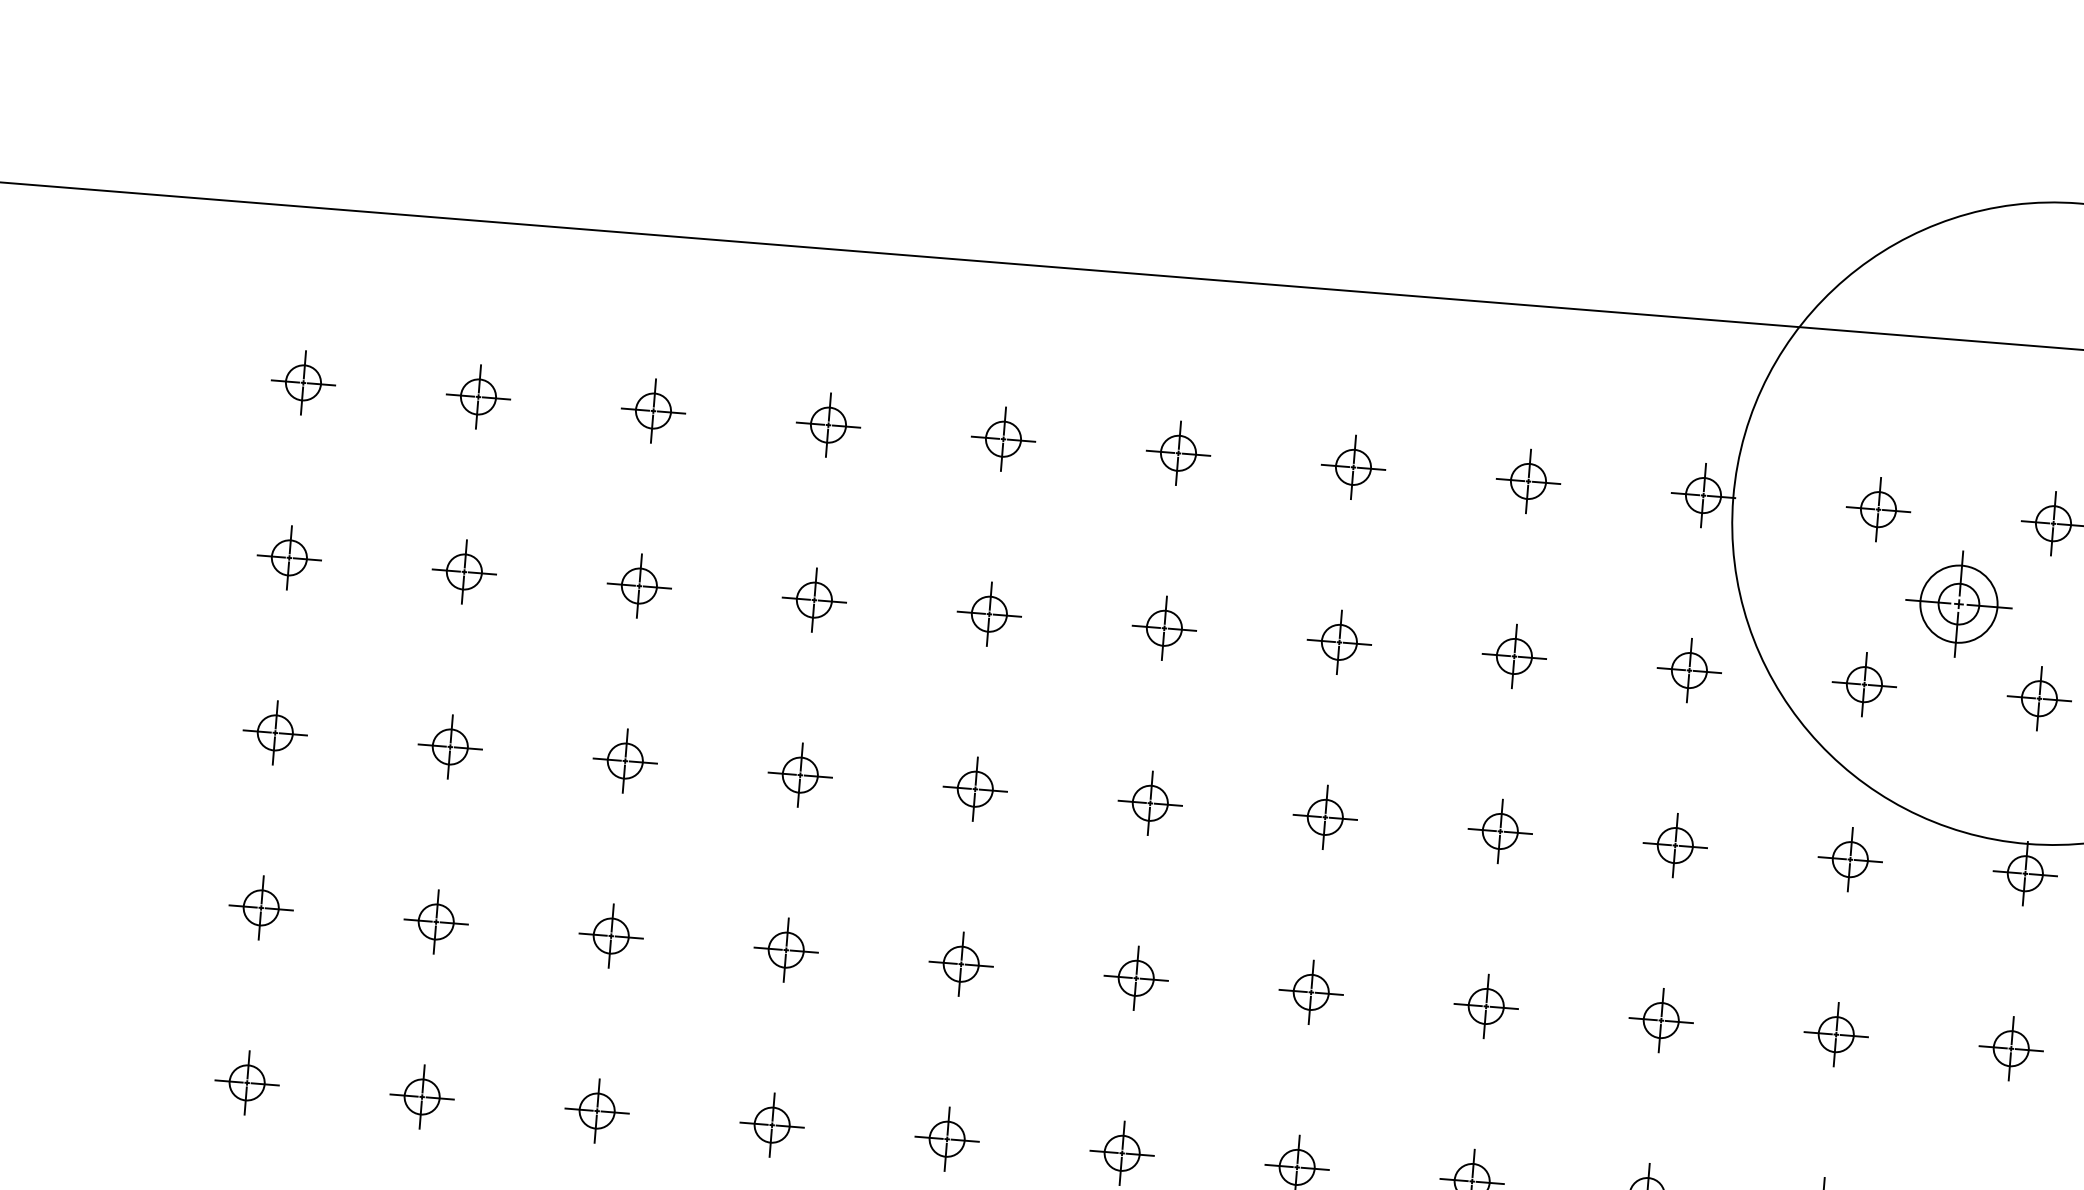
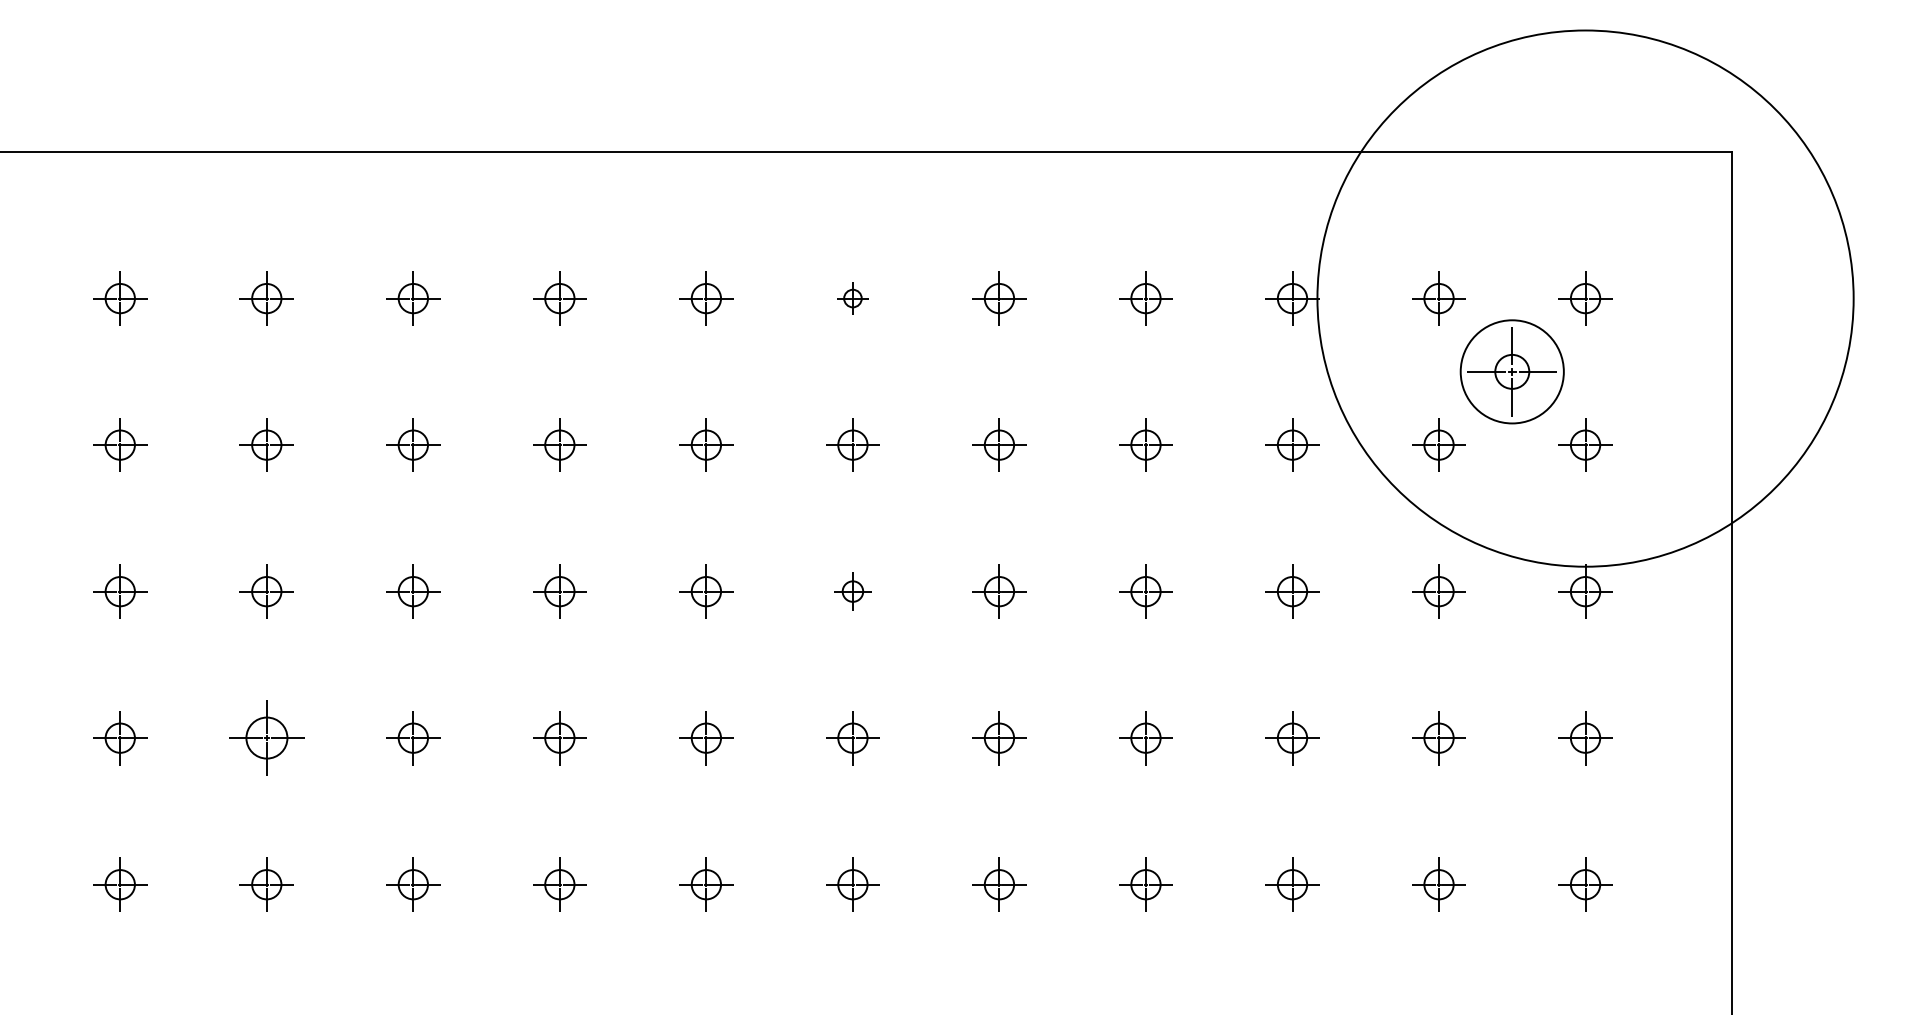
part: (1178, 453) -> (852, 298), size x0.6
circle: (1959, 603) -> (1512, 371), size x1.6
part: (1149, 803) -> (852, 591), size x0.7
part: (435, 922) -> (266, 738), size x1.4

